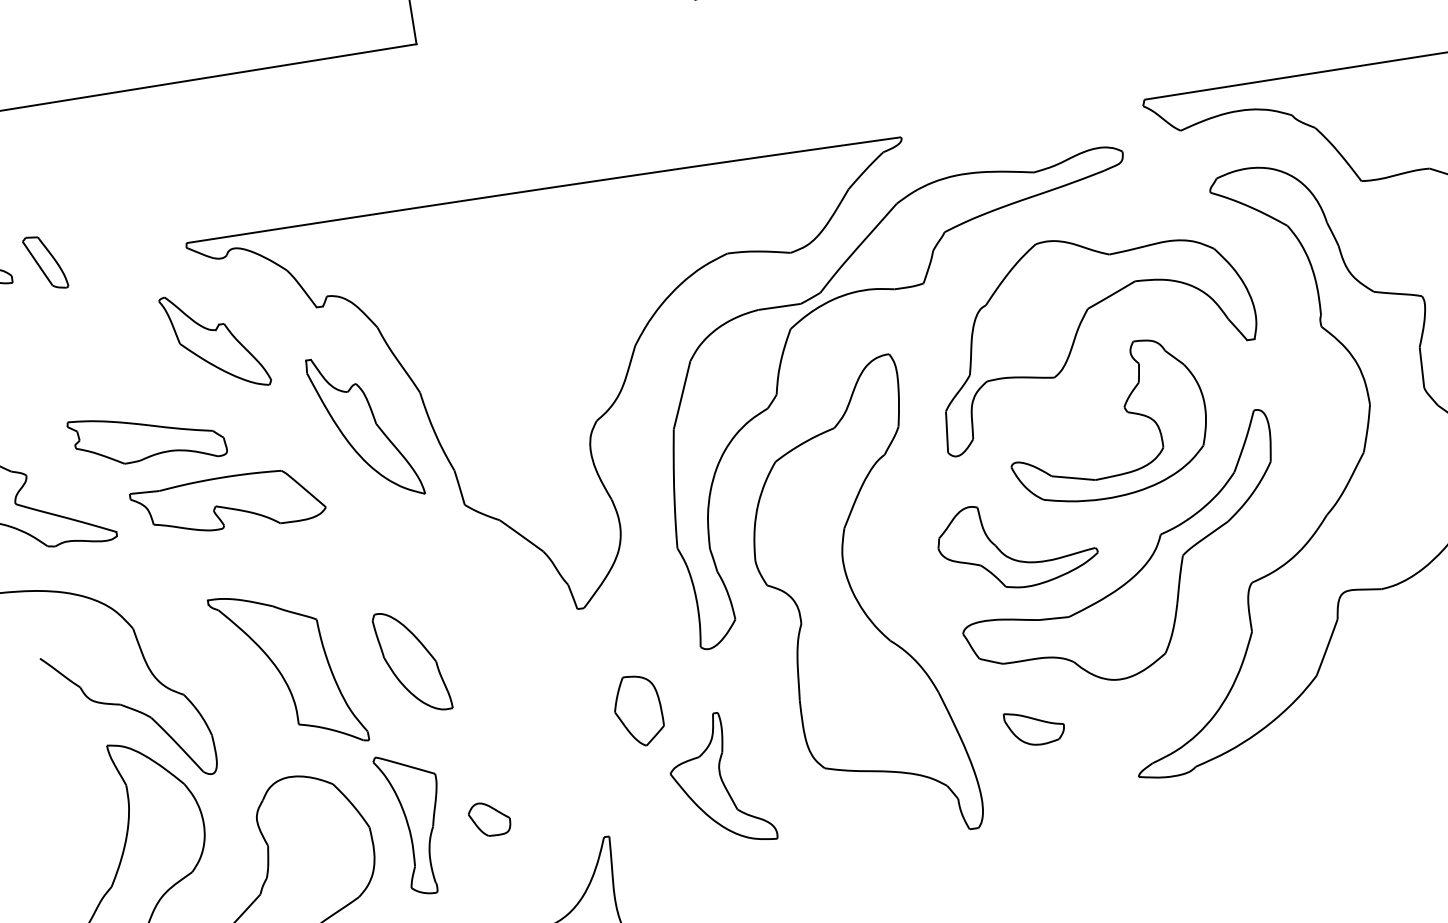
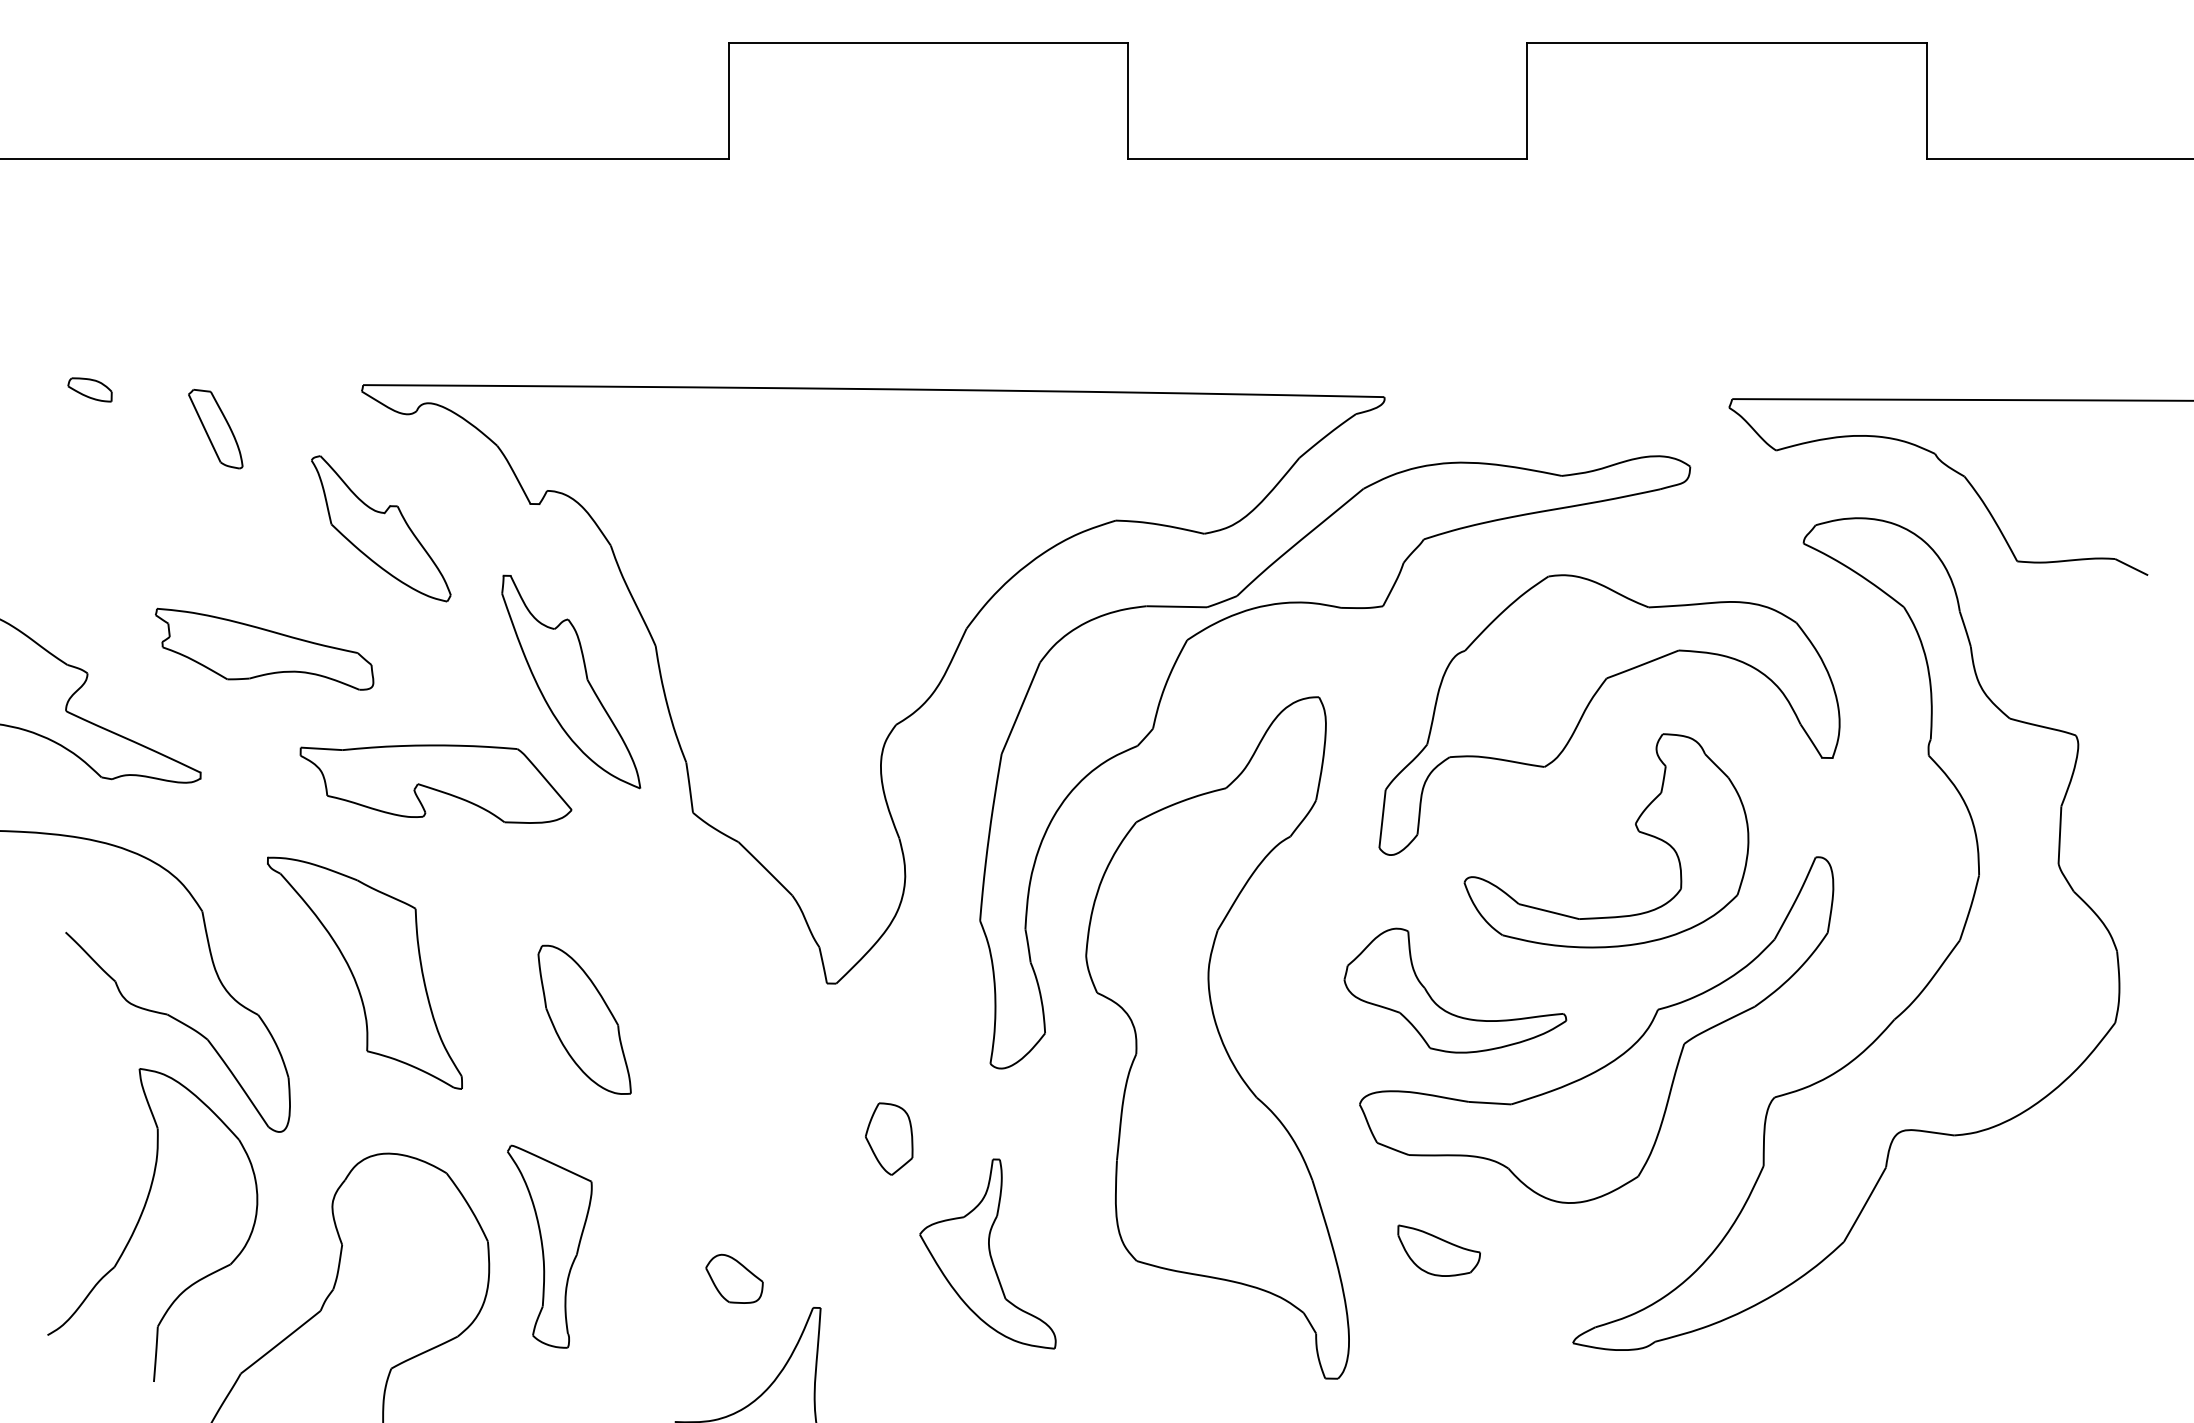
part: (45, 263) -> (215, 429), moved
part: (227, 503) -> (435, 783), moved
part: (288, 669) -> (364, 972), moved
part: (637, 710) -> (888, 1138), size x0.71
part: (489, 818) -> (734, 1278), moved

